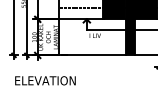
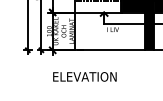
text: (45, 80) -> (84, 76), moved

